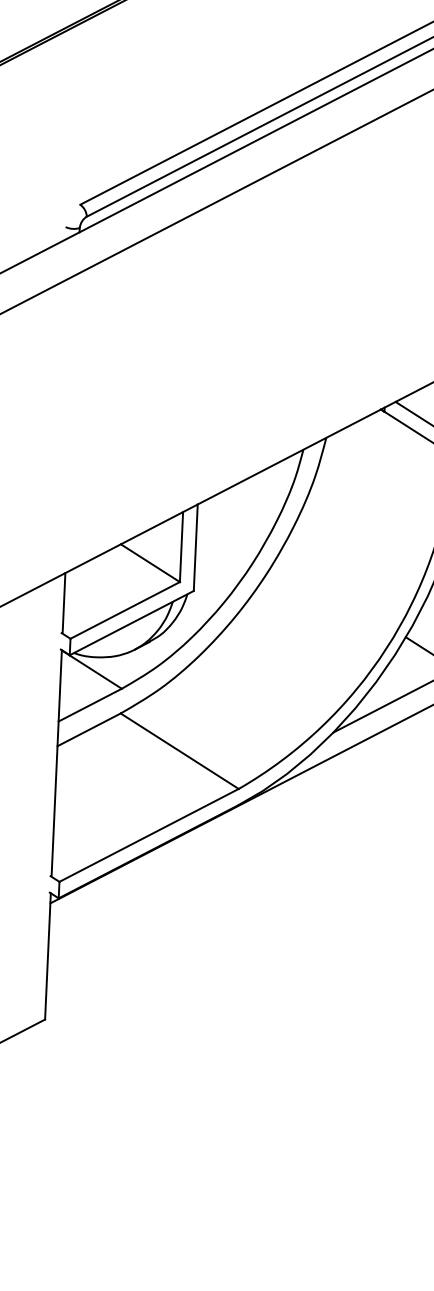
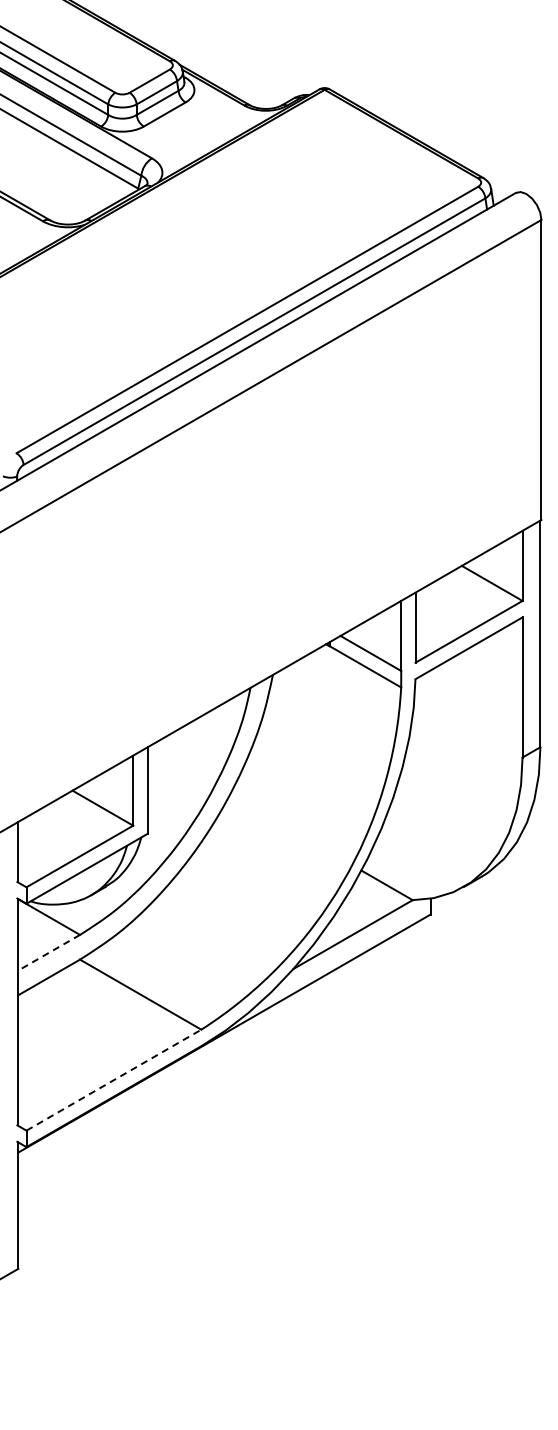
line: (90, 704) -> (49, 952), solid -> dashed
line: (148, 835) -> (113, 1080), solid -> dashed

